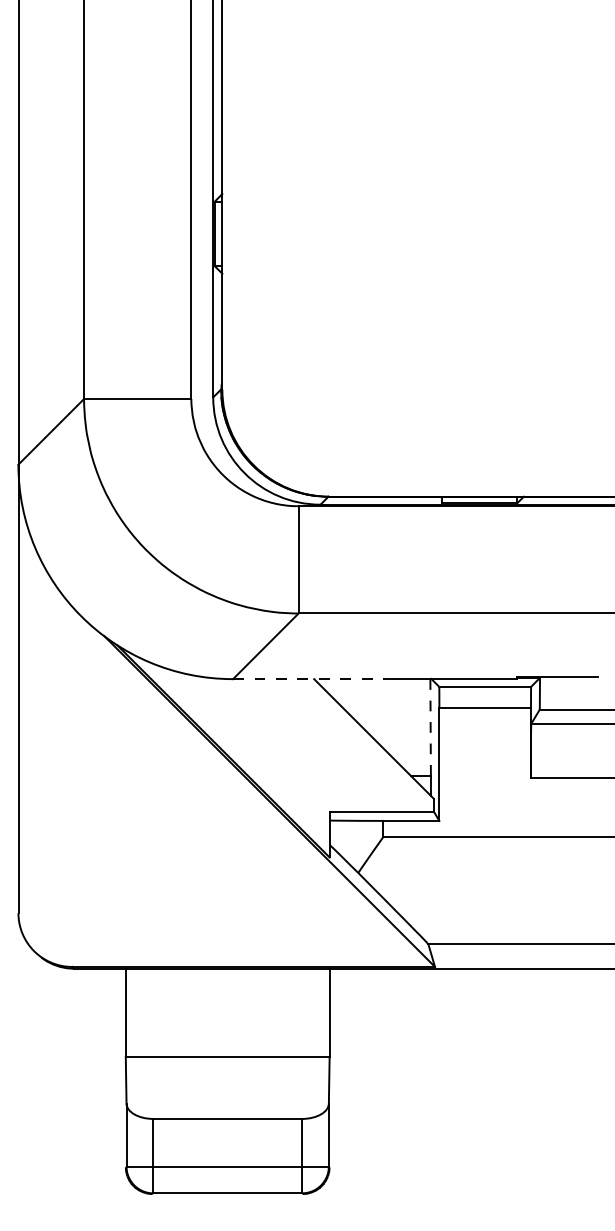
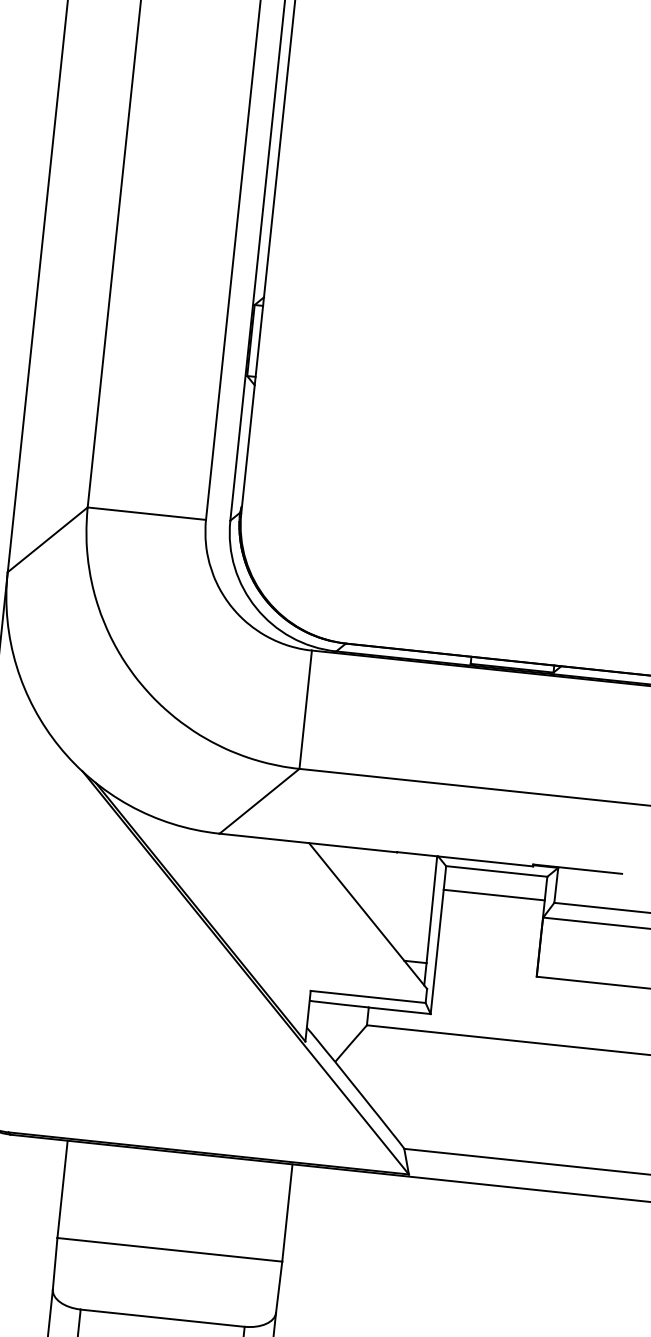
line: (314, 679) -> (309, 843), dashed -> solid
line: (430, 726) -> (431, 908), dashed -> solid

